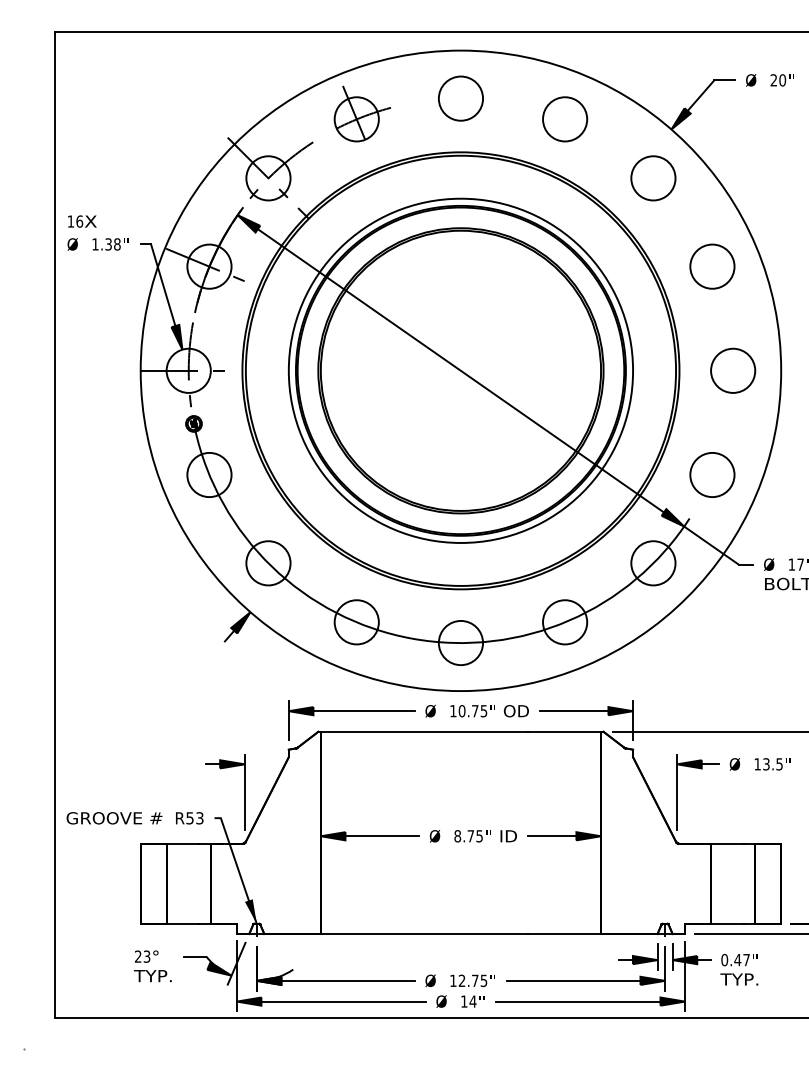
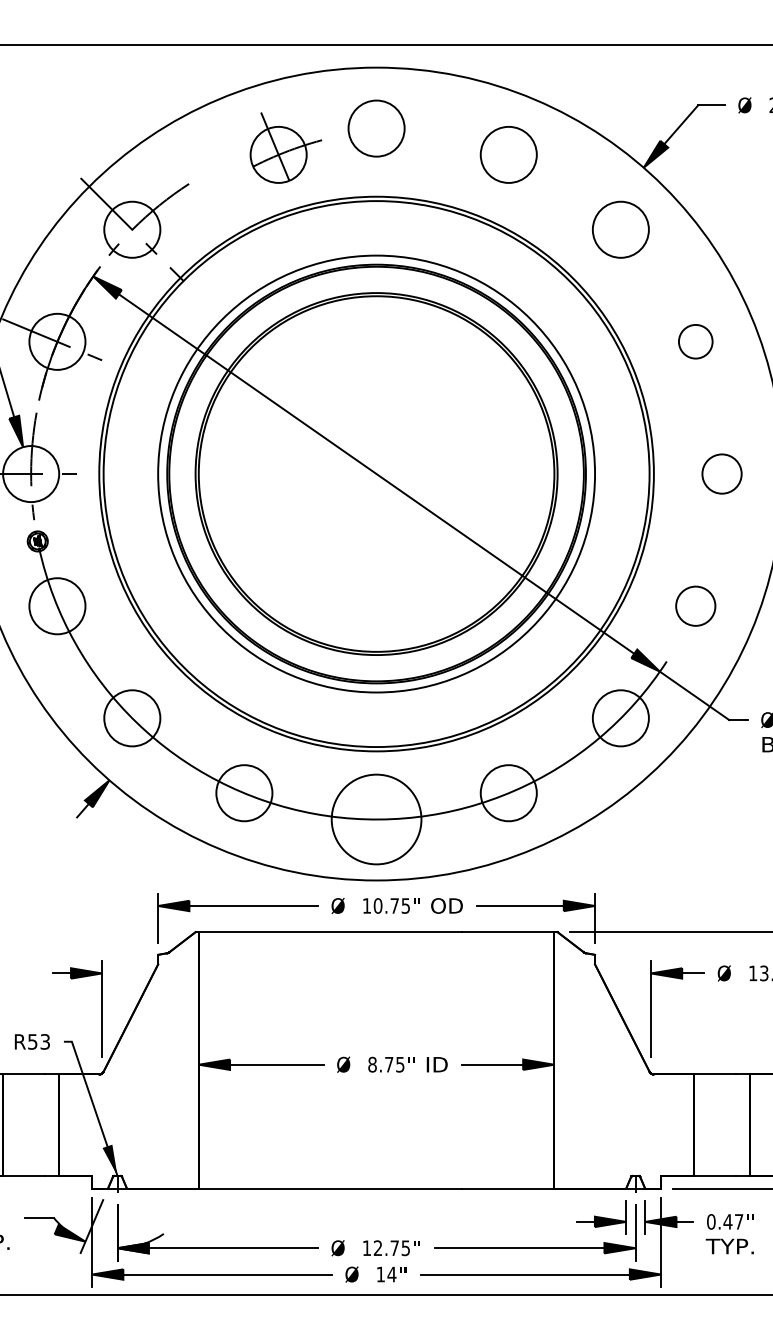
part: (362, 113) -> (285, 147), moved
circle: (712, 266) -> (695, 341), size x0.6
circle: (733, 370) -> (722, 473), size x0.7
circle: (712, 474) -> (695, 605), size x0.7
circle: (460, 642) -> (376, 818), size x1.6

